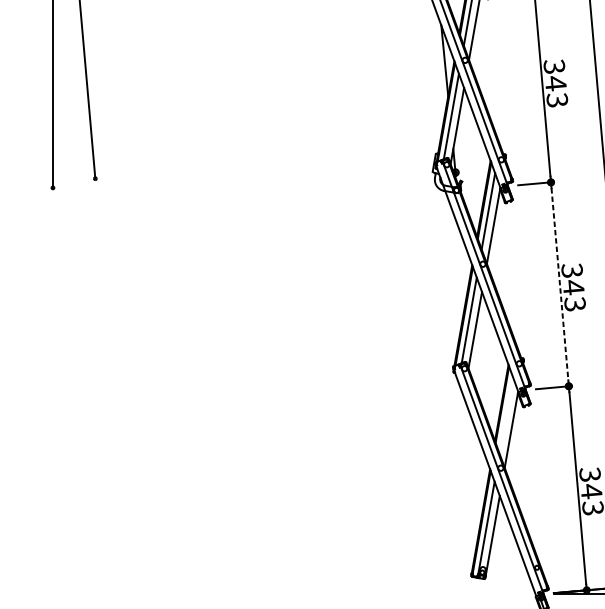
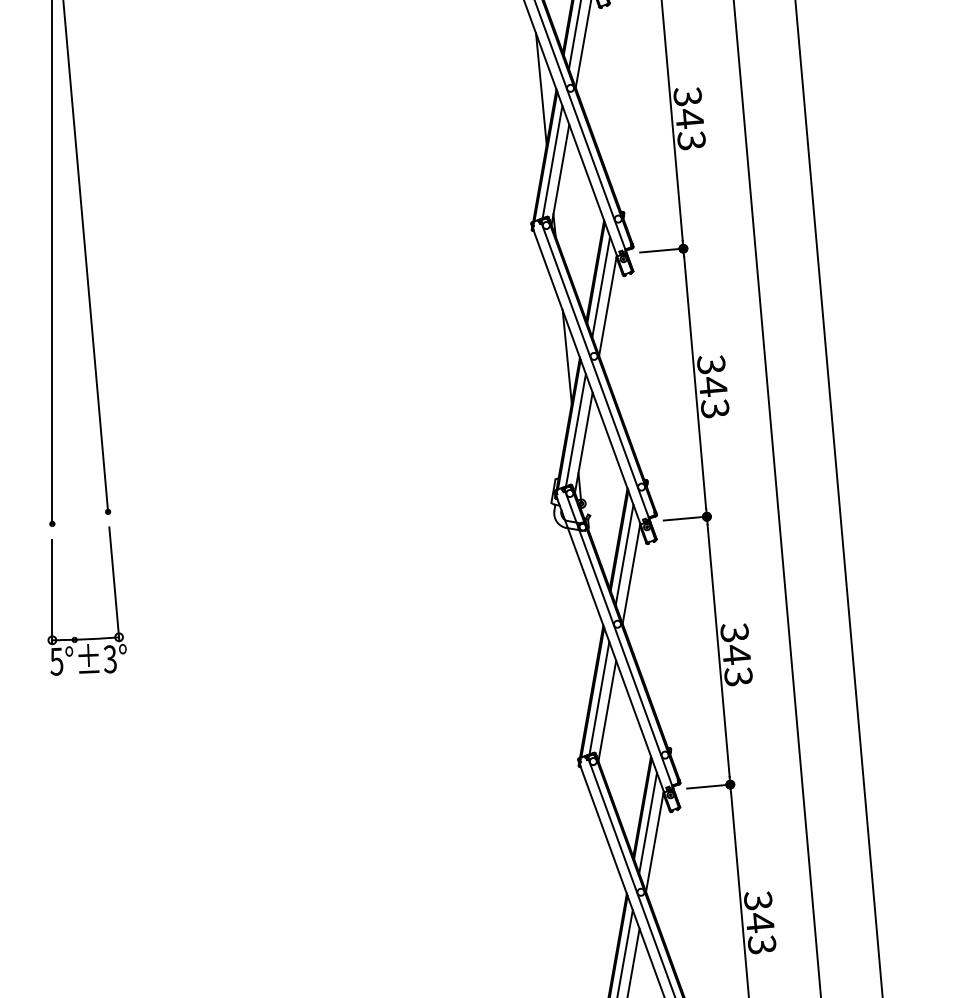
part: (100, 246) -> (114, 600), added
line: (559, 284) -> (718, 650), dashed -> solid
line: (506, 415) -> (648, 822), added

